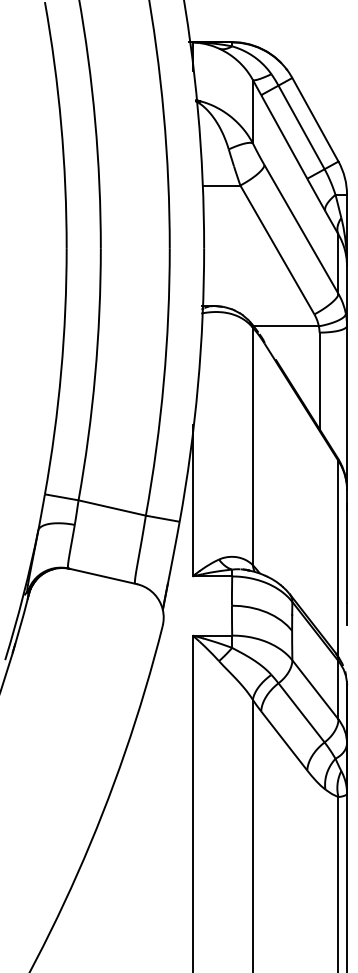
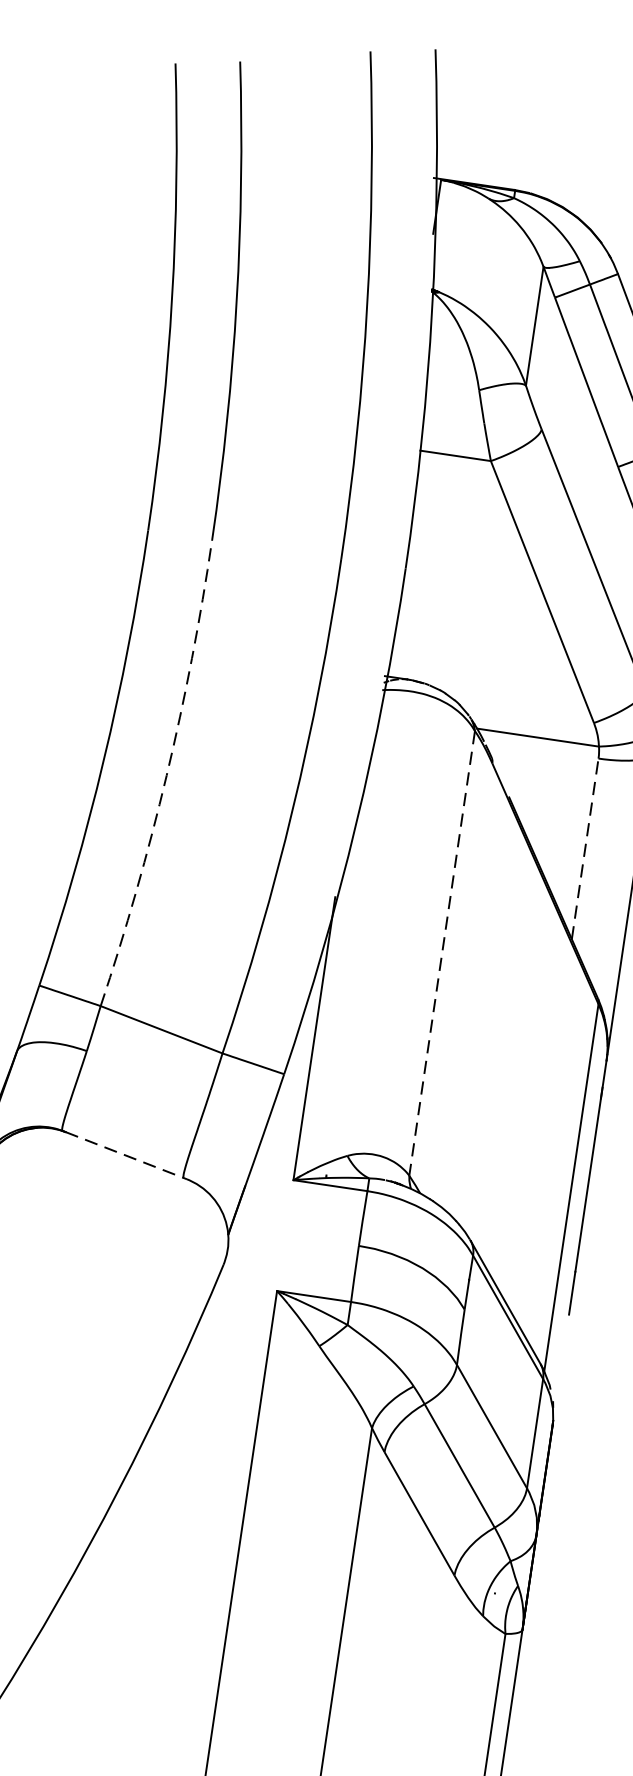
arc: (95, 374) -> (167, 775), solid -> dashed
line: (319, 380) -> (585, 848), solid -> dashed
line: (252, 446) -> (441, 953), solid -> dashed
line: (103, 576) -> (126, 1155), solid -> dashed

